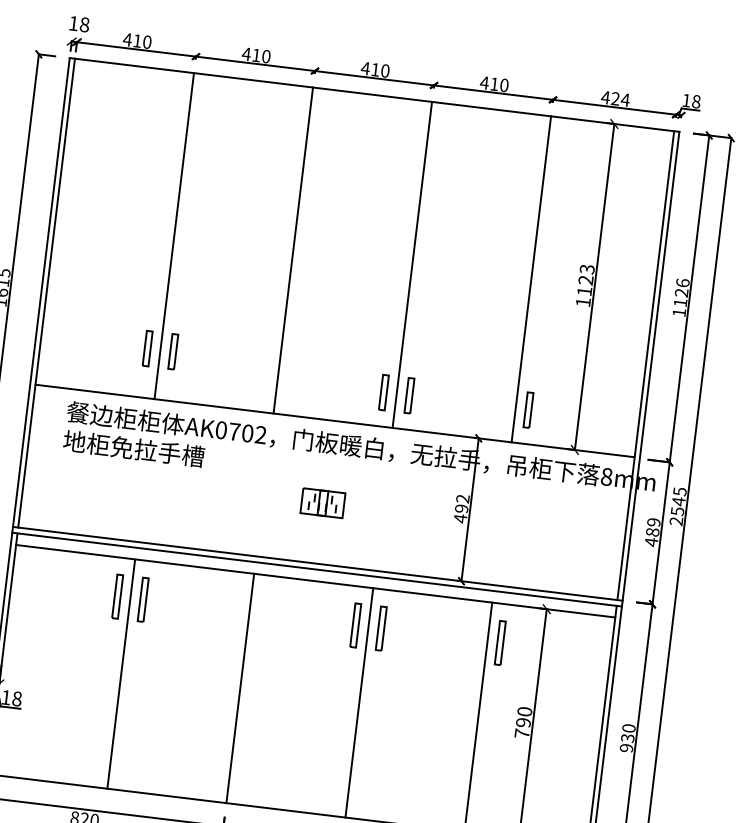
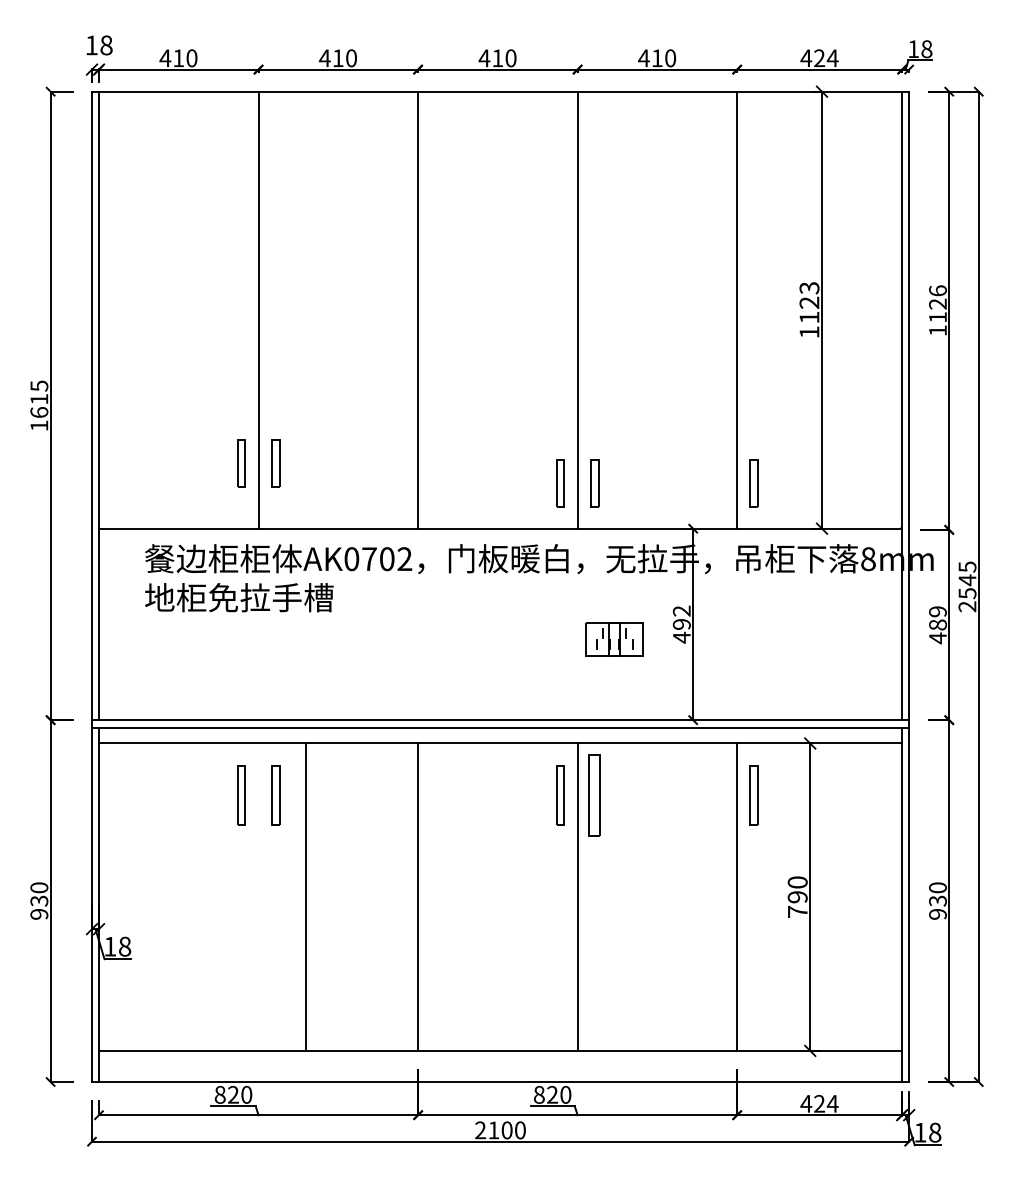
part: (322, 503) -> (614, 639), moved
part: (381, 628) -> (594, 795), size x1.4
line: (121, 674) -> (305, 897), moved

